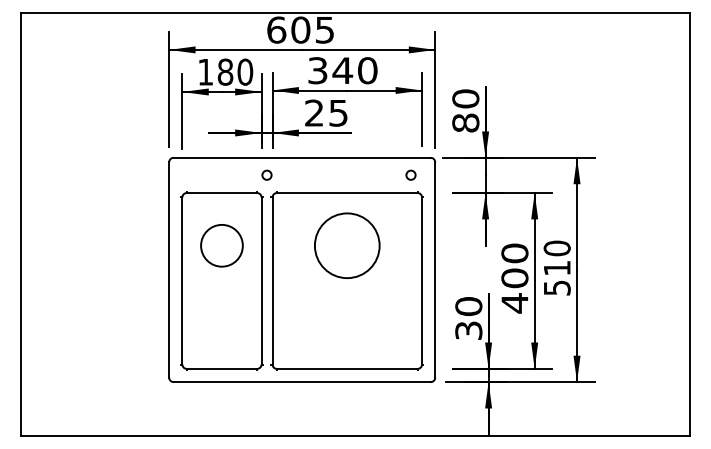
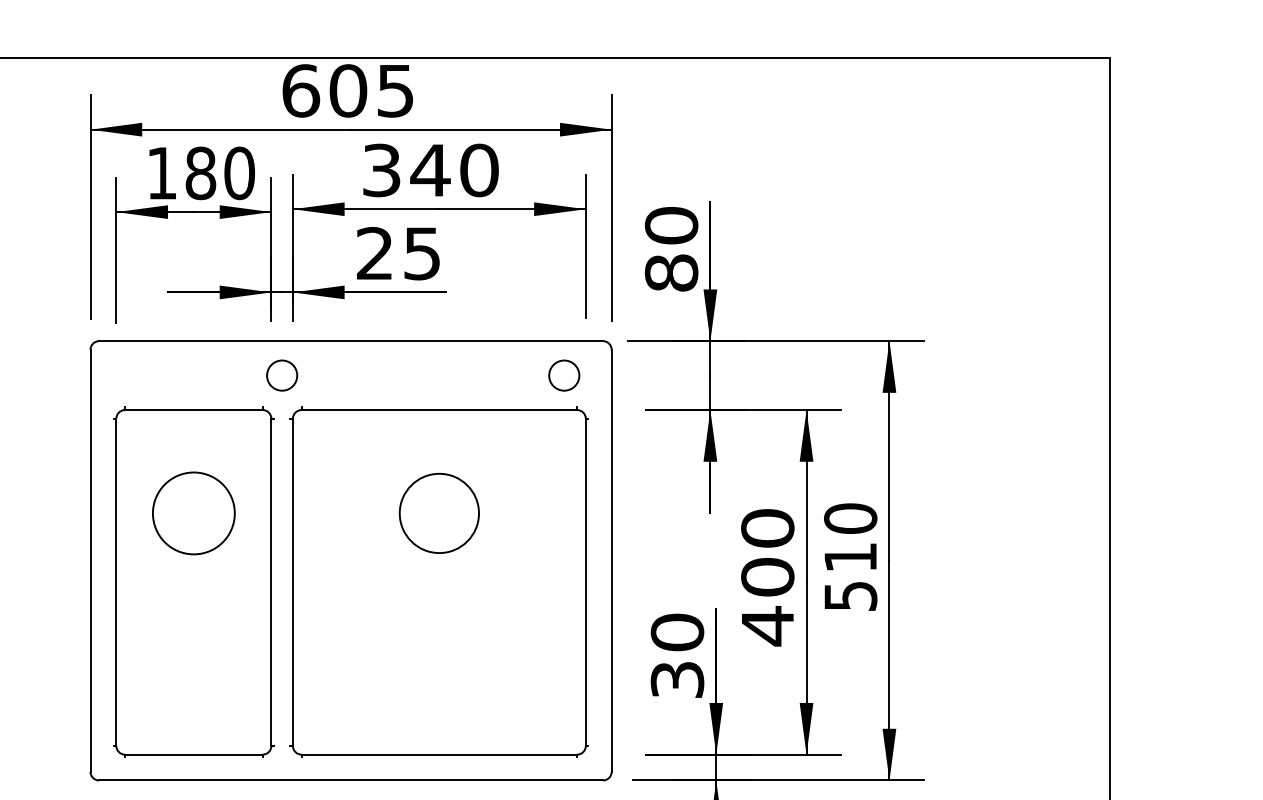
circle: (266, 174) -> (281, 373), size x1.67
circle: (410, 174) -> (563, 373), size x1.67
circle: (347, 245) -> (439, 512), size x0.62

